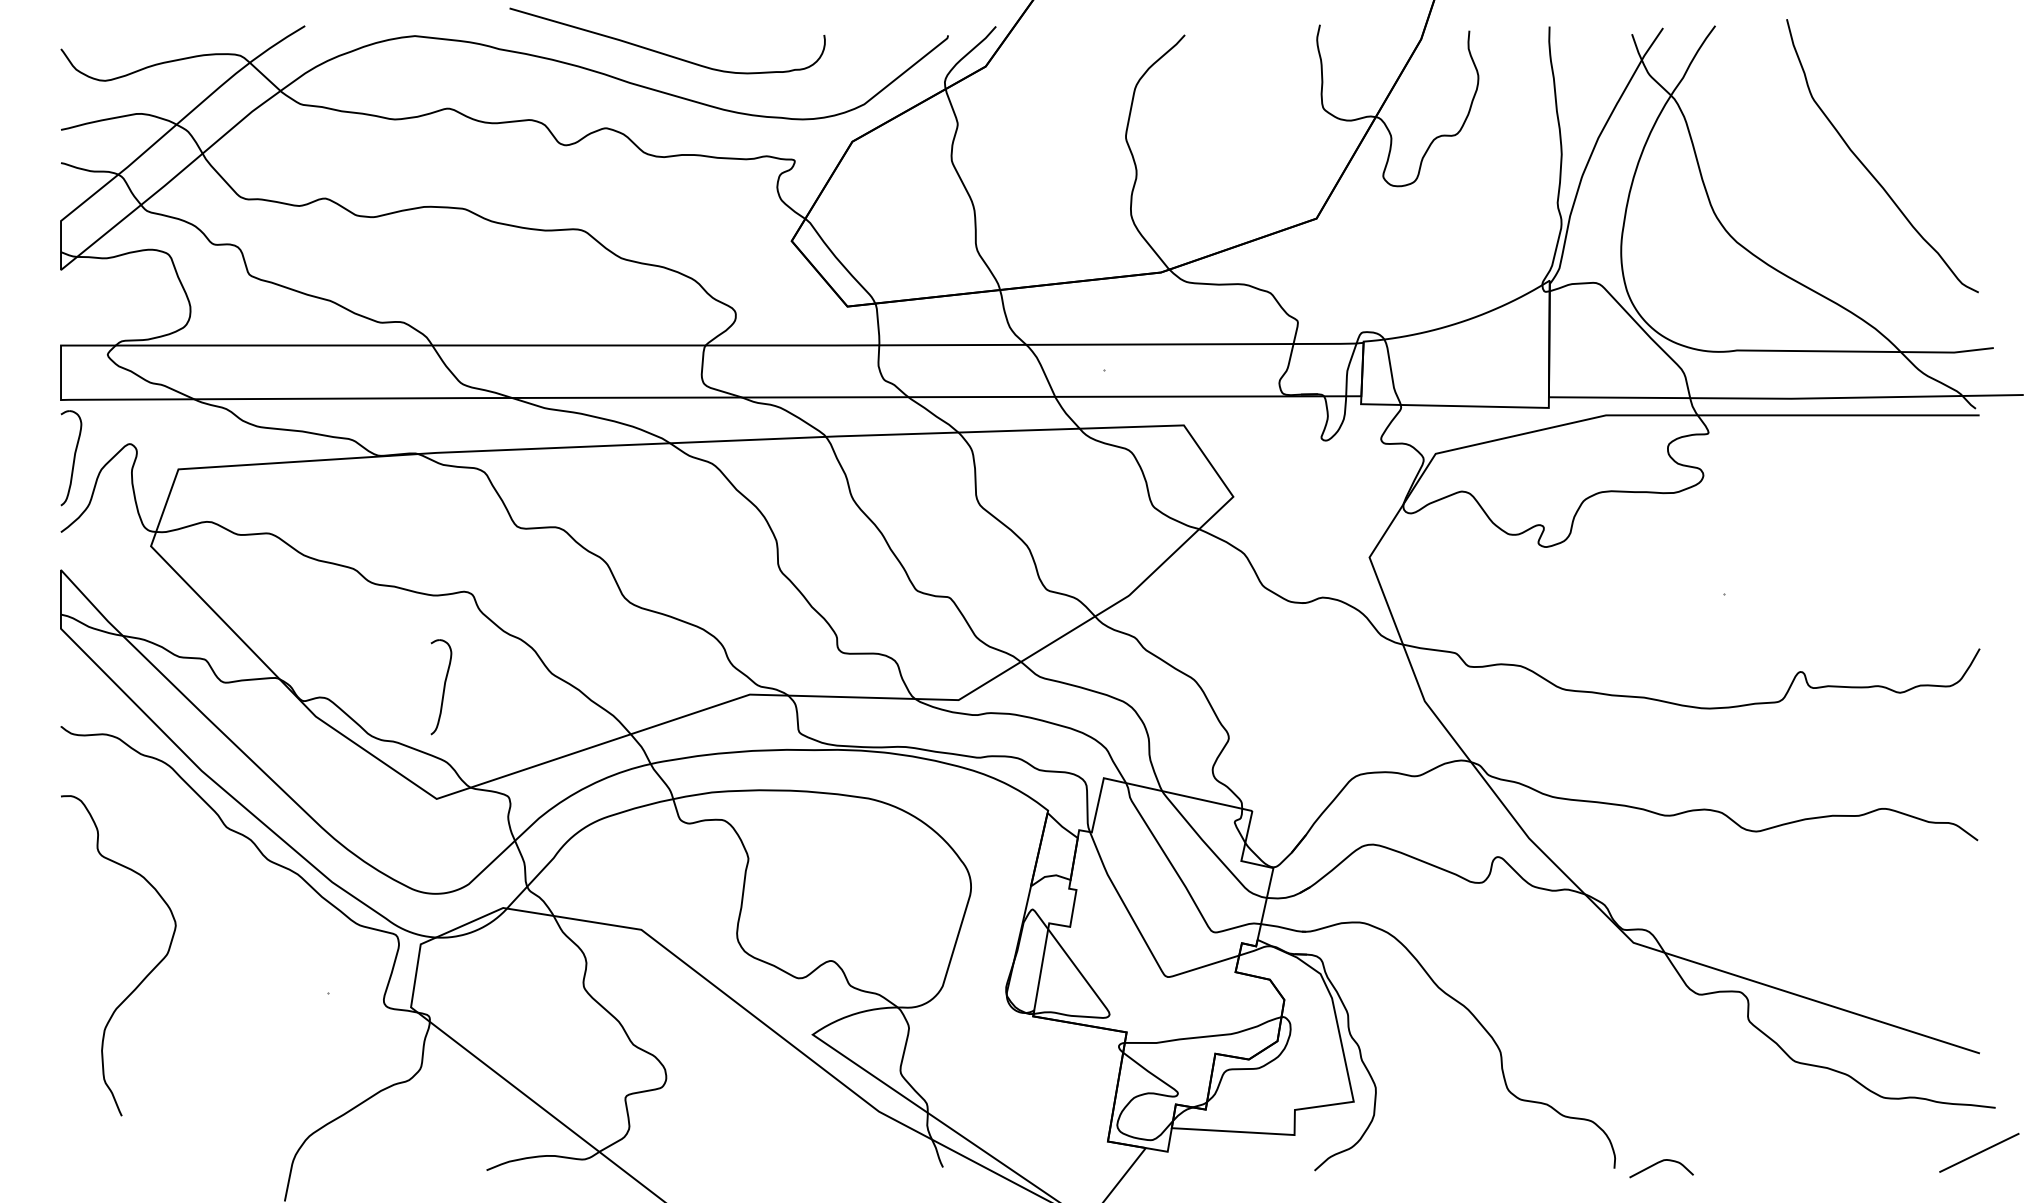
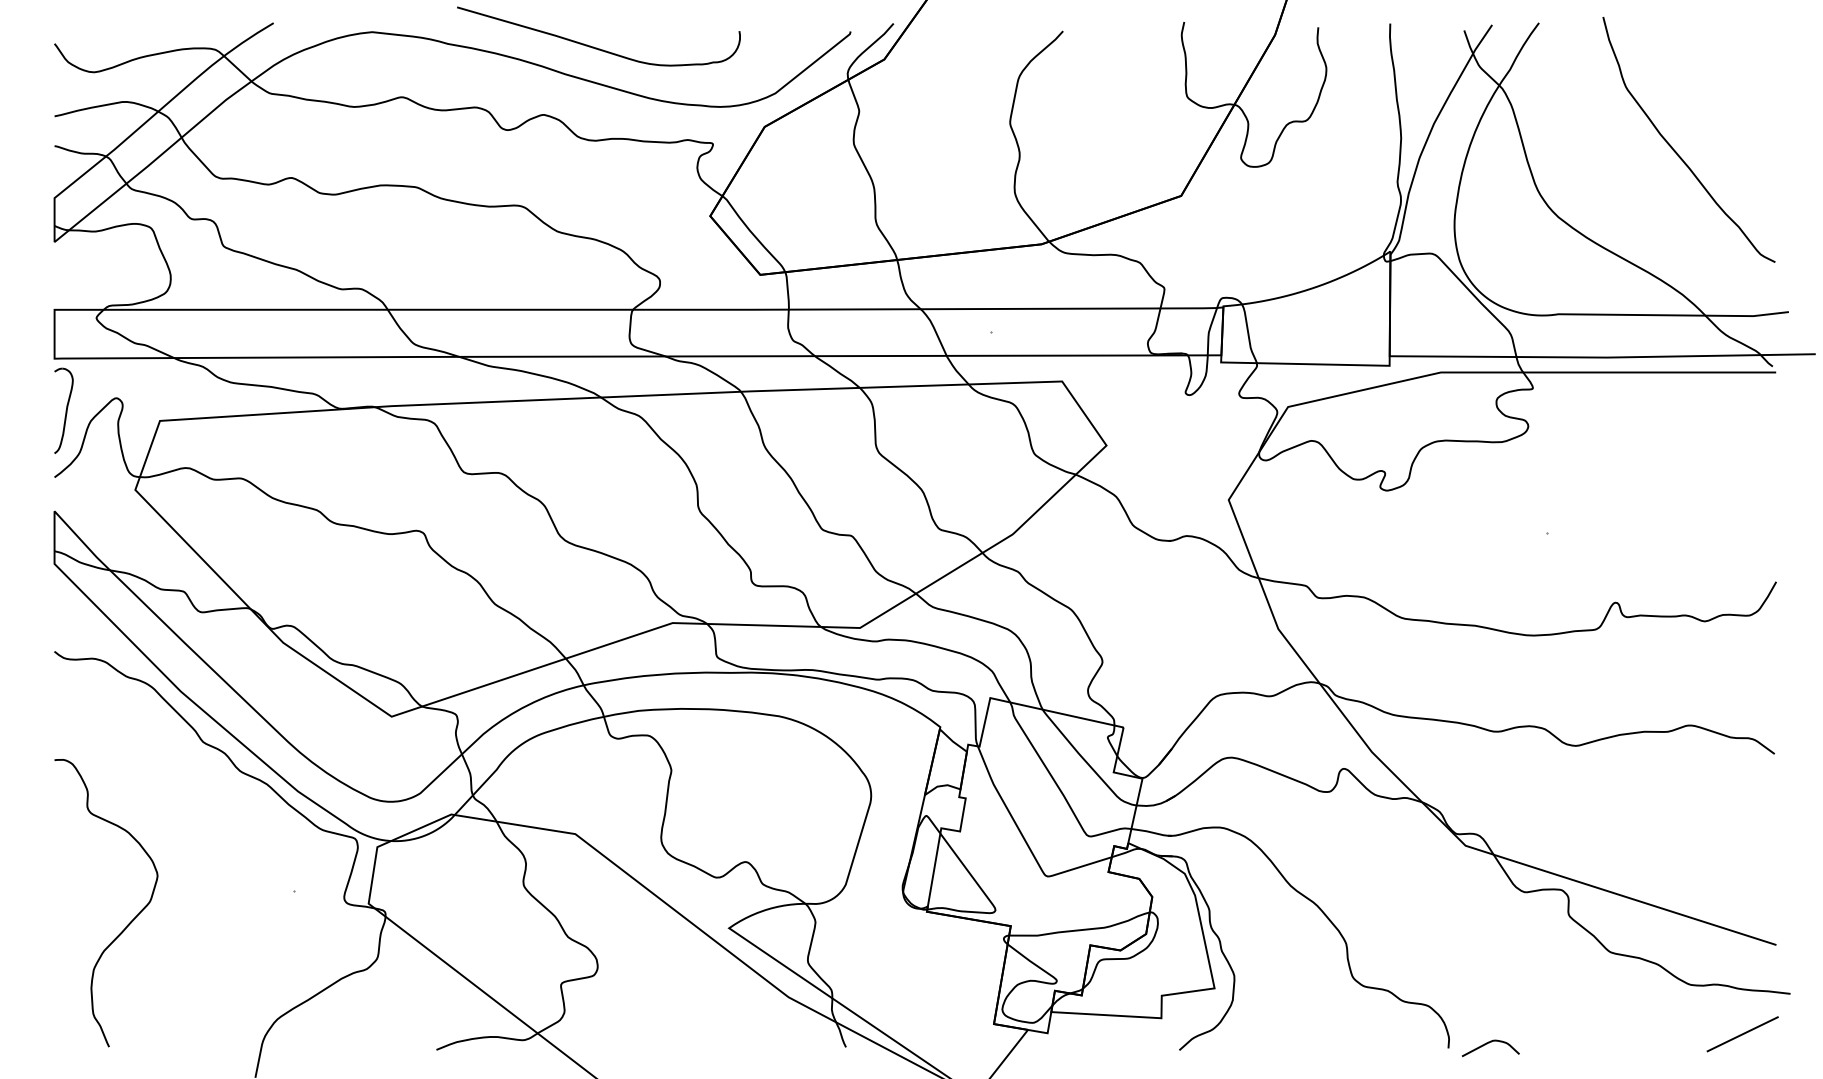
part: (441, 687) -> (396, 616), removed
curve: (142, 979) -> (127, 924), moved
line: (1979, 1152) -> (1742, 1033), moved

